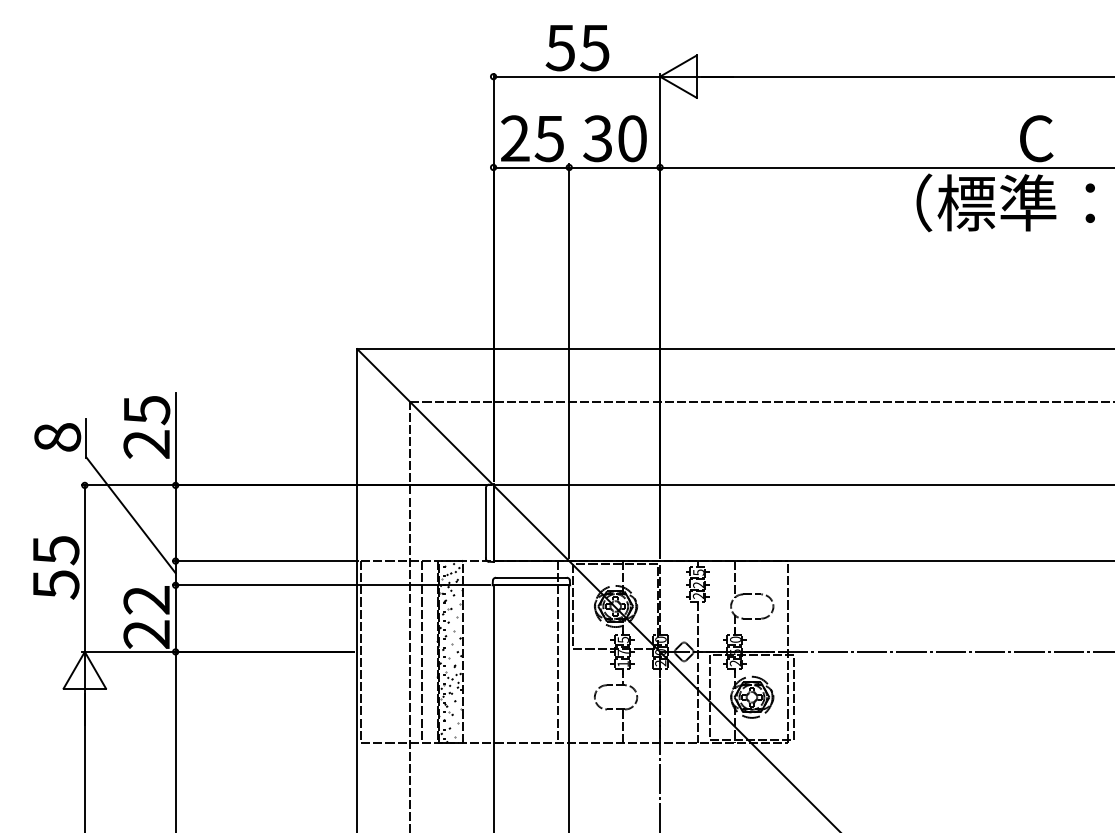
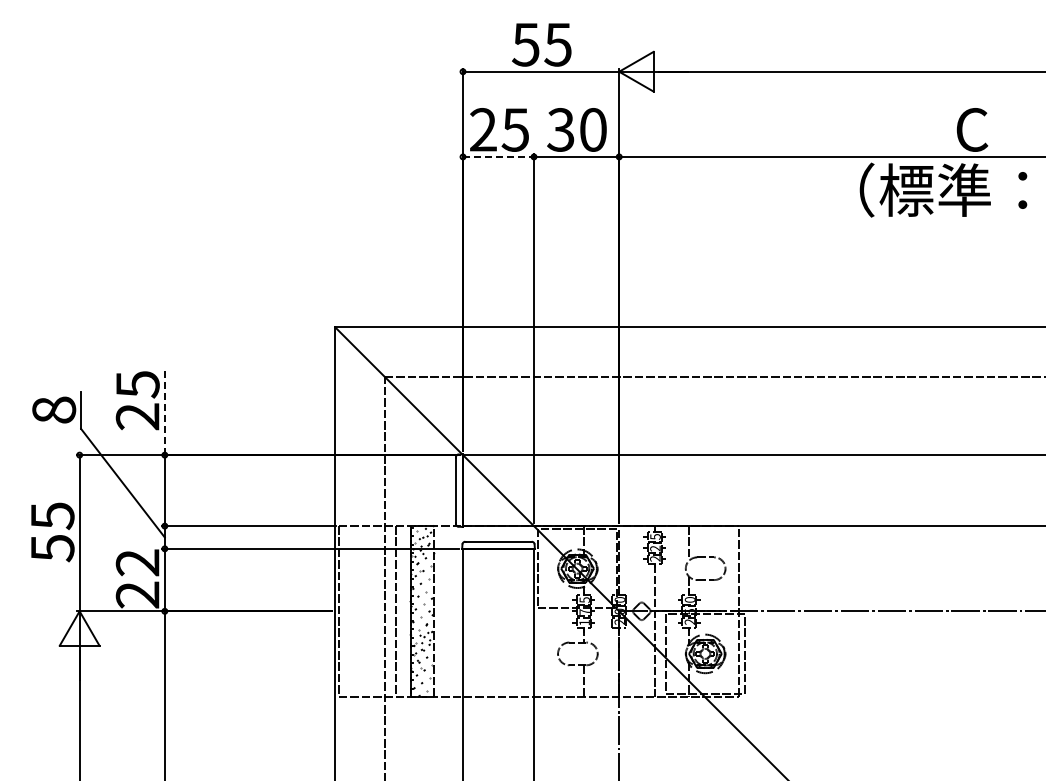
line: (532, 167) -> (499, 156), solid -> dashed
line: (175, 438) -> (164, 411), solid -> dashed
line: (558, 652) -> (523, 611), removed

